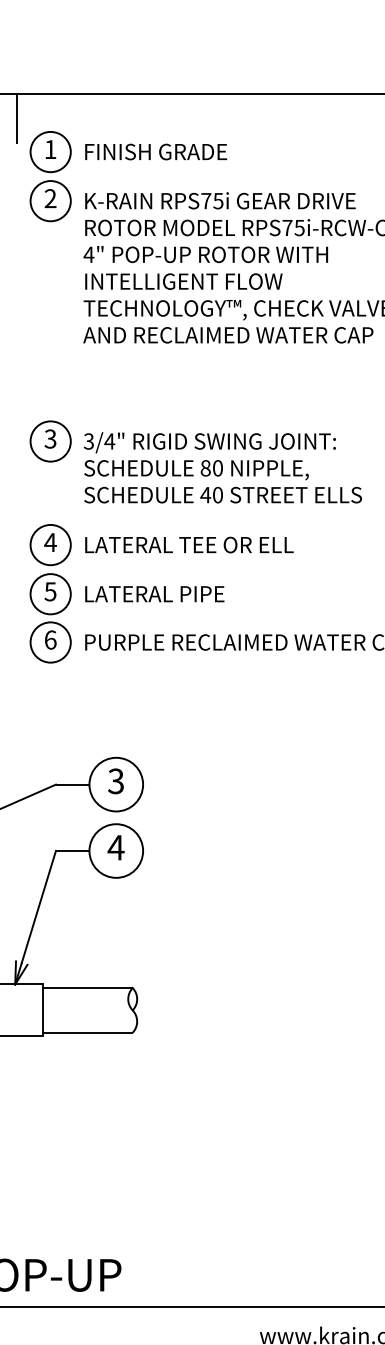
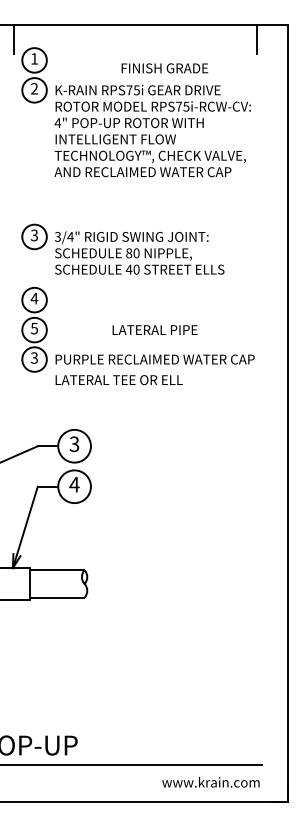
text: (155, 152) -> (164, 68), moved
text: (188, 545) -> (118, 380), moved
text: (153, 593) -> (154, 329), moved
text: (50, 639) -> (34, 357), 6 -> 3

